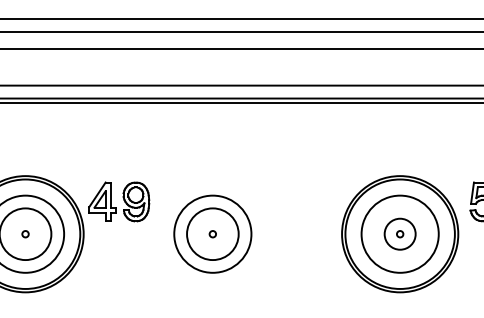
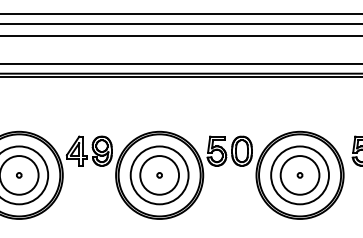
part: (244, 234) -> (183, 175), added
circle: (400, 234) -> (300, 175), size x1.67

